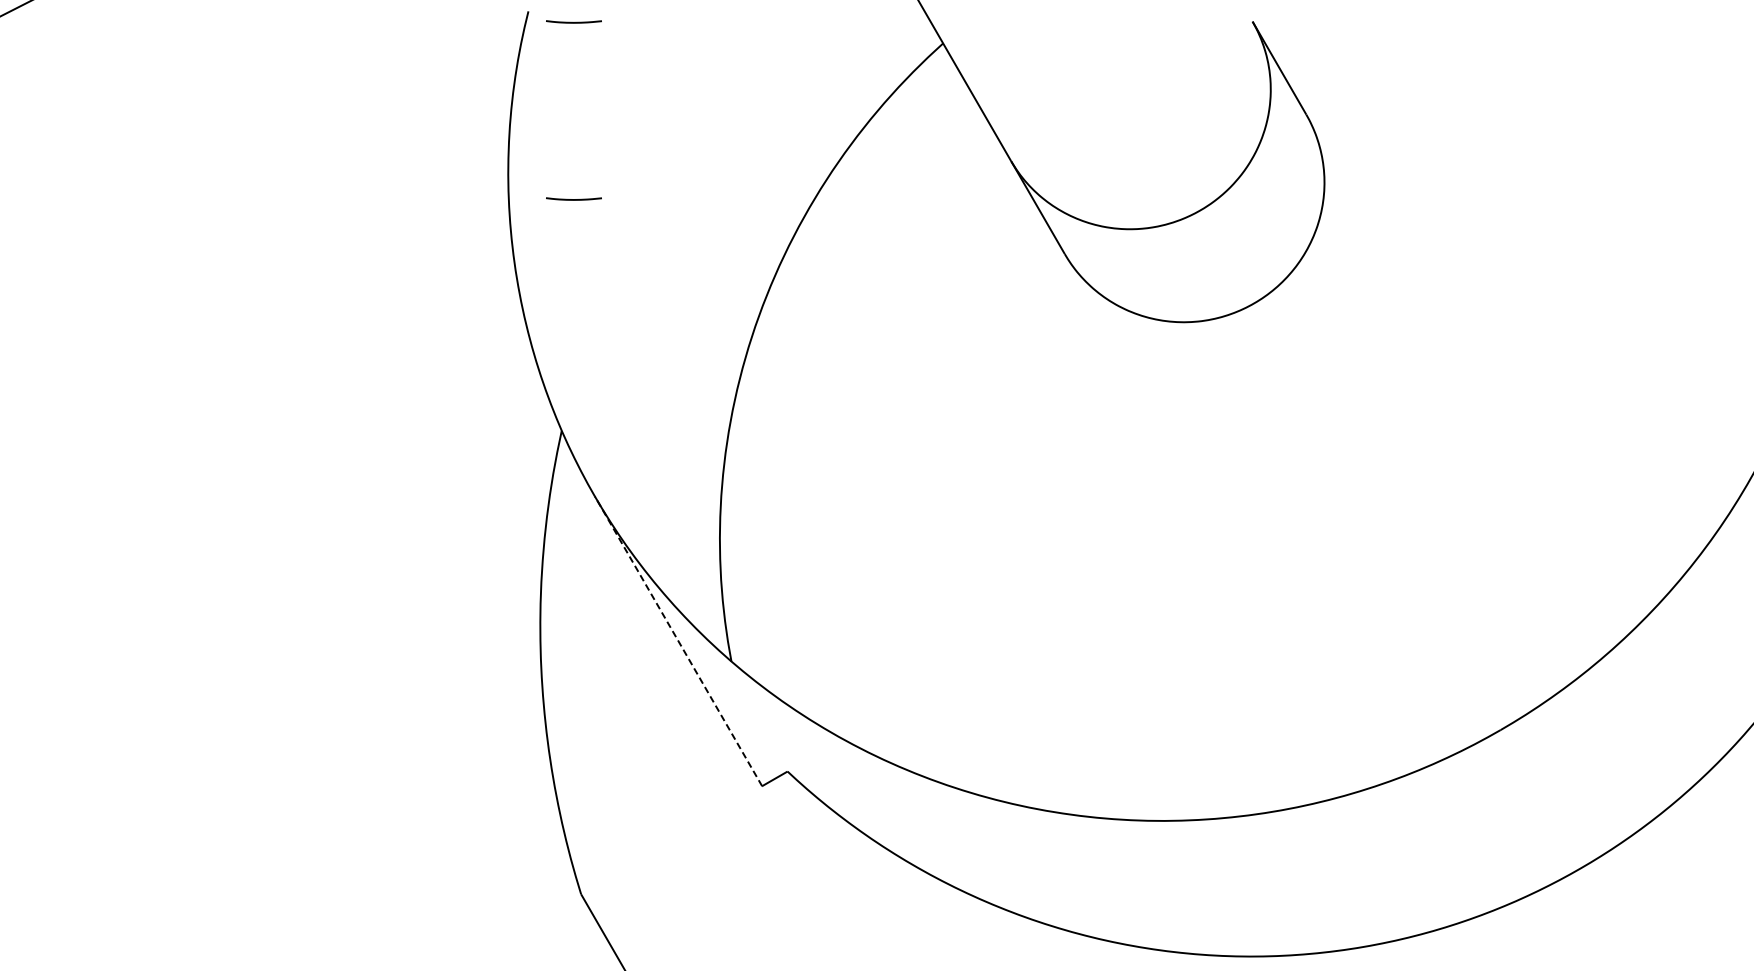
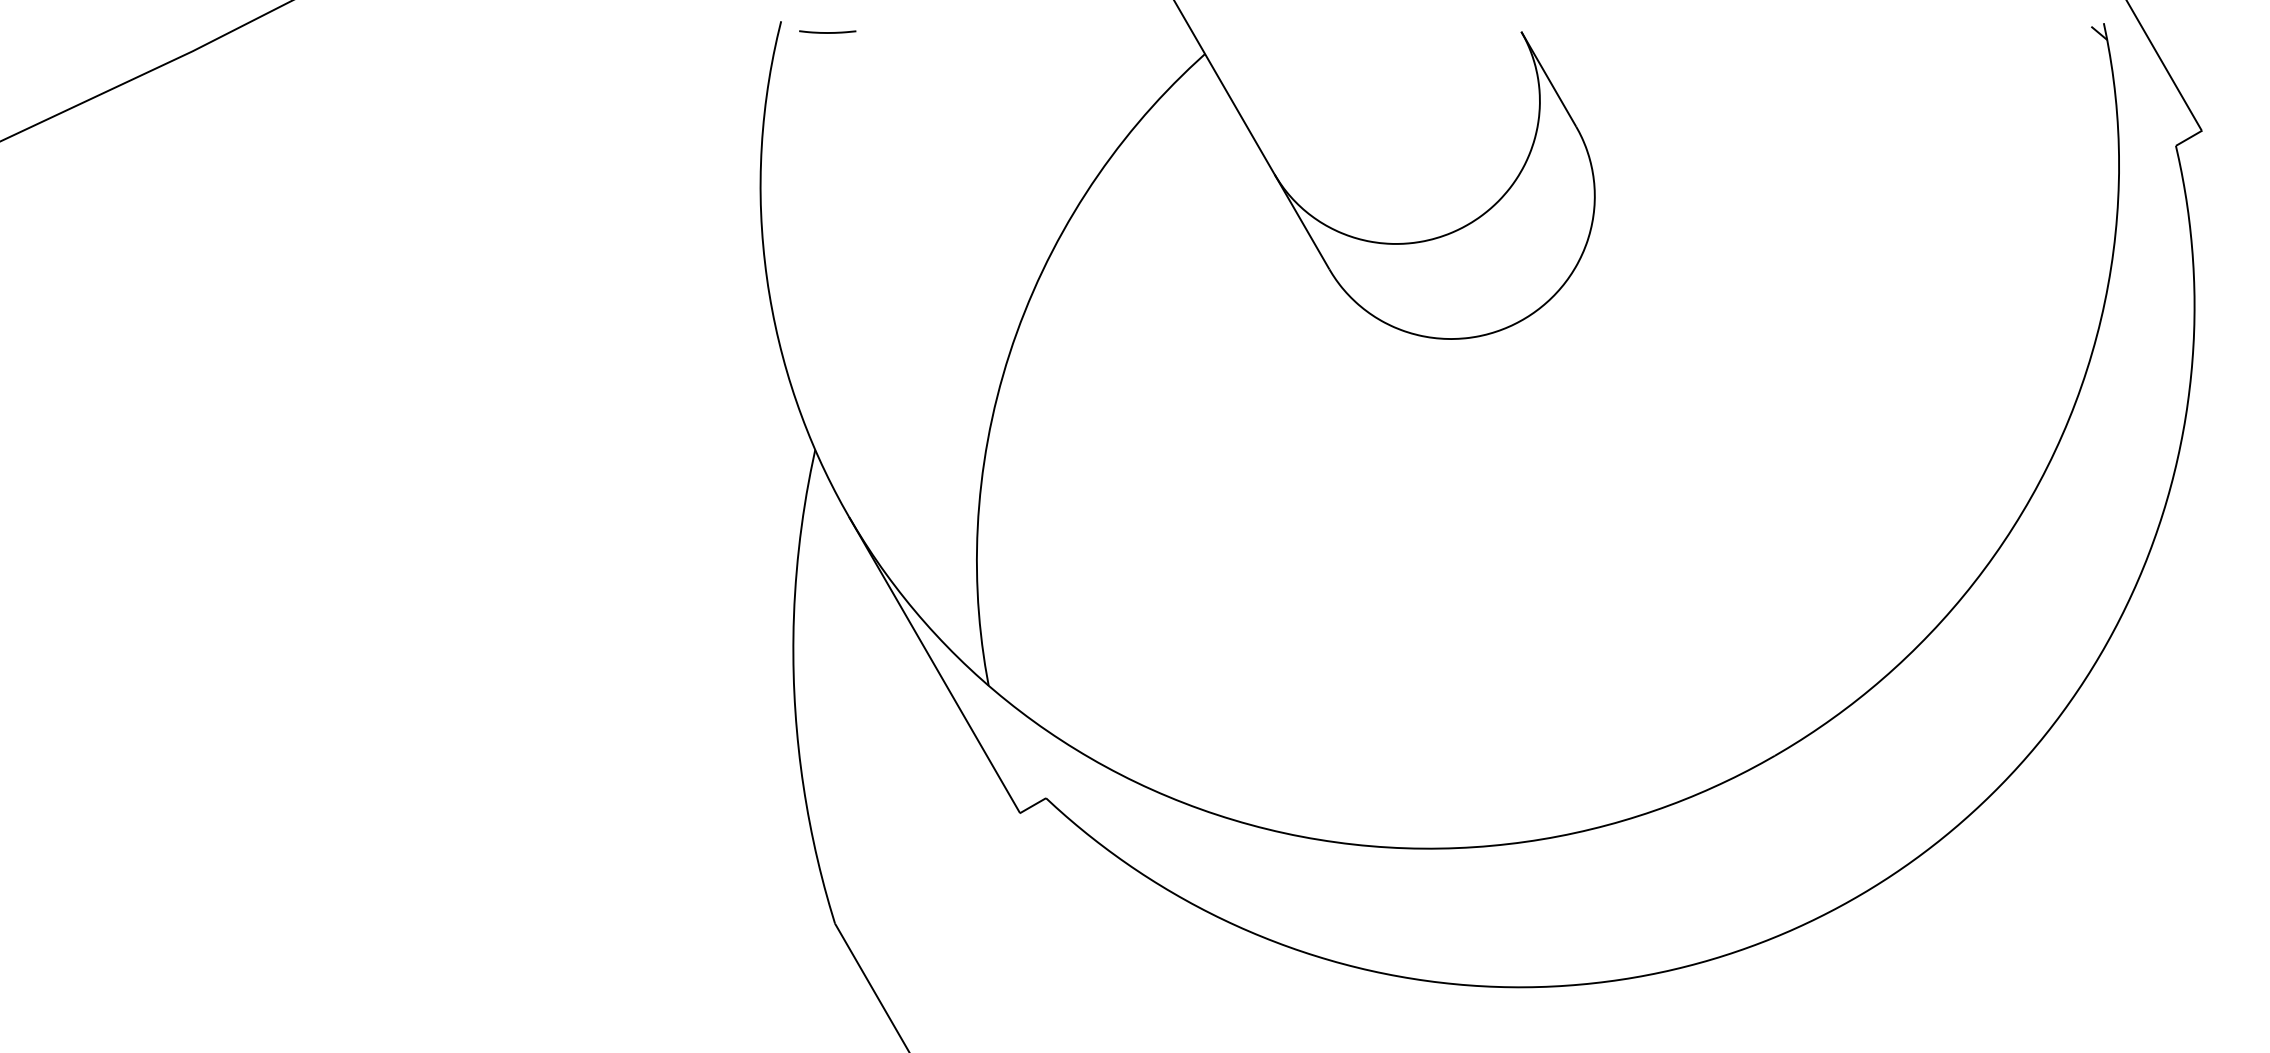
line: (573, 199) -> (827, 213), removed
line: (678, 640) -> (934, 664), dashed -> solid

